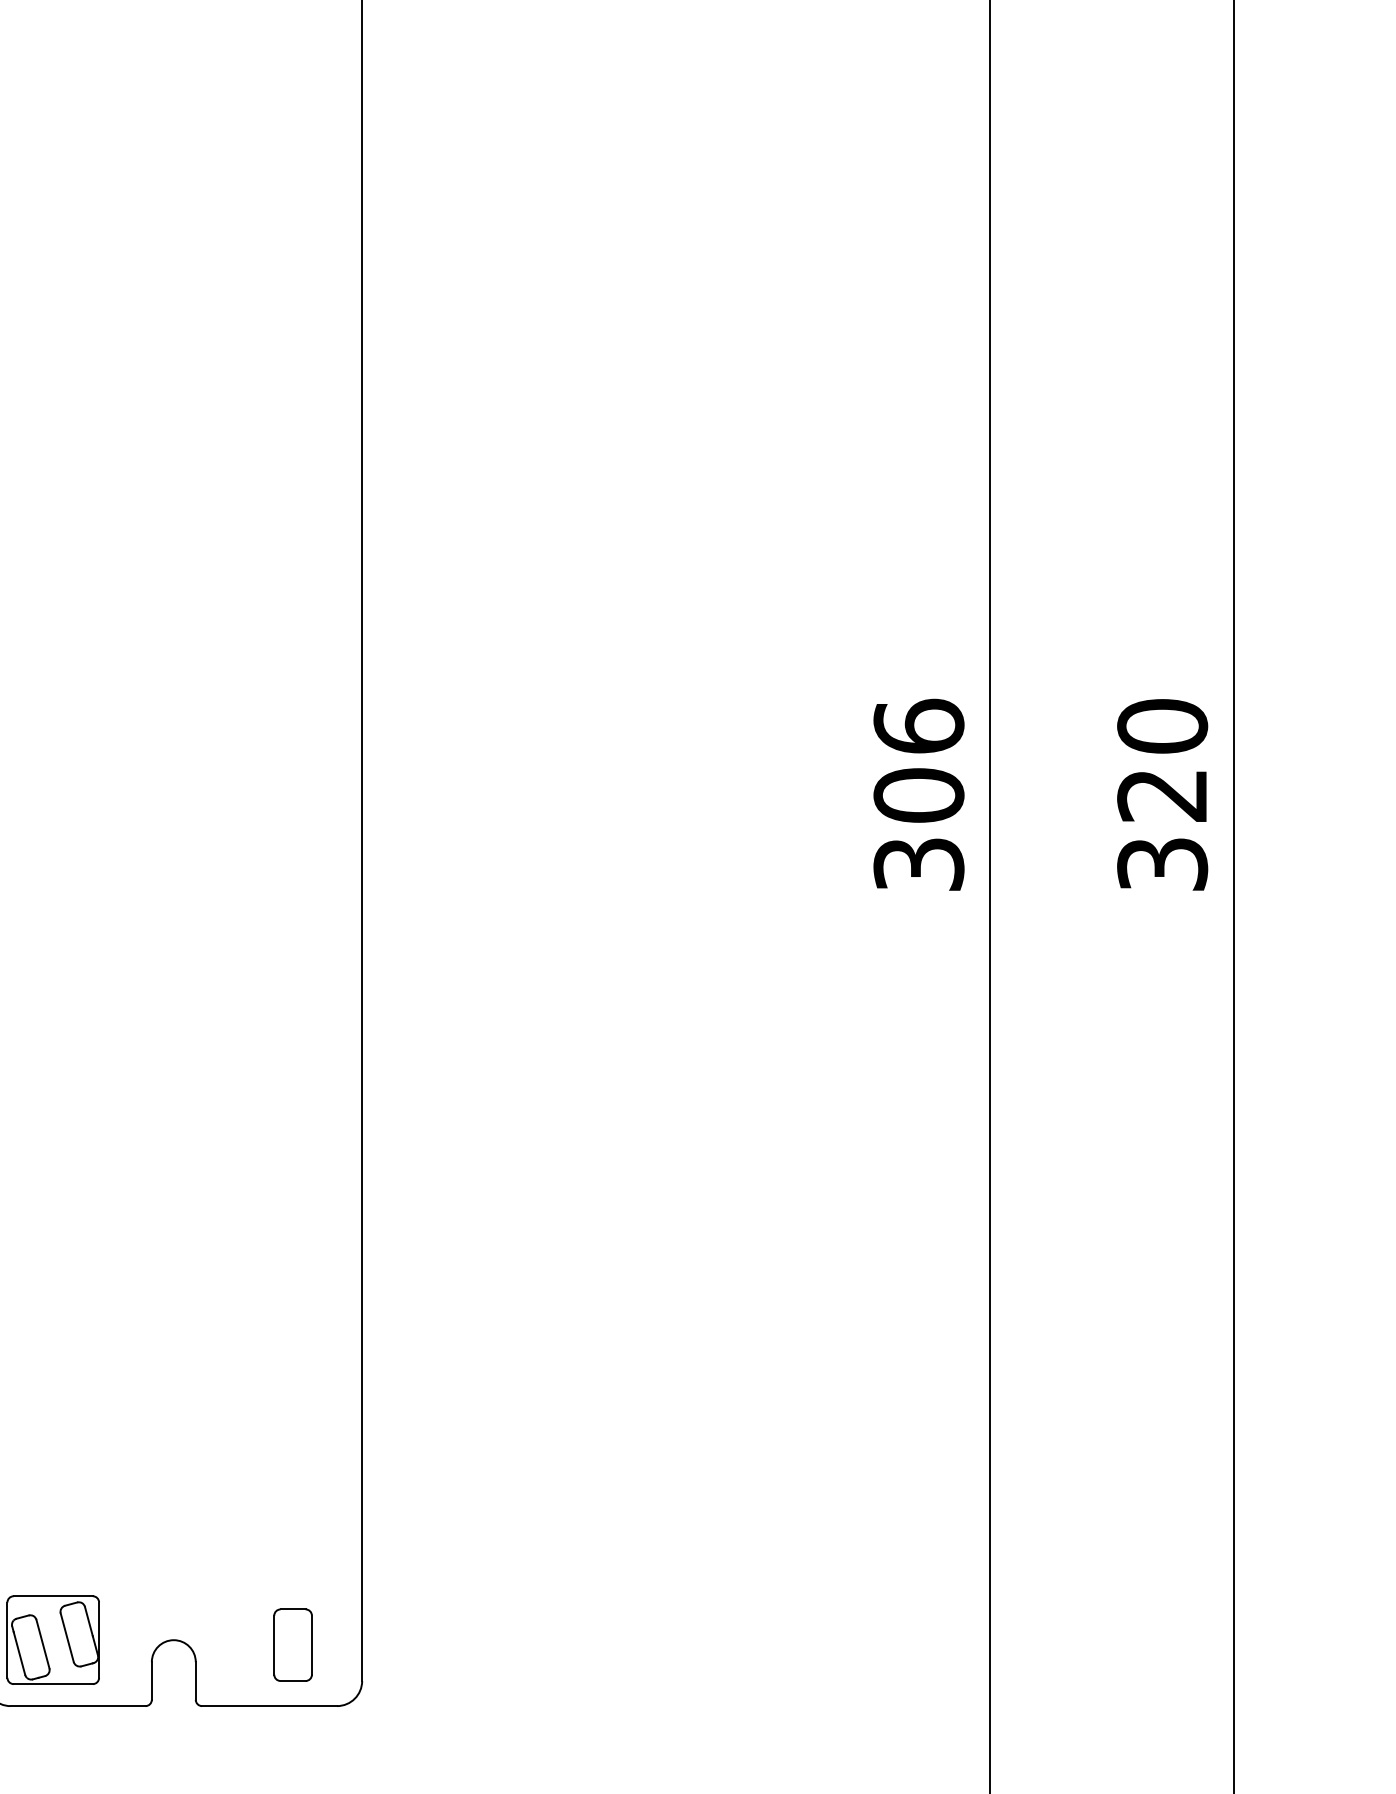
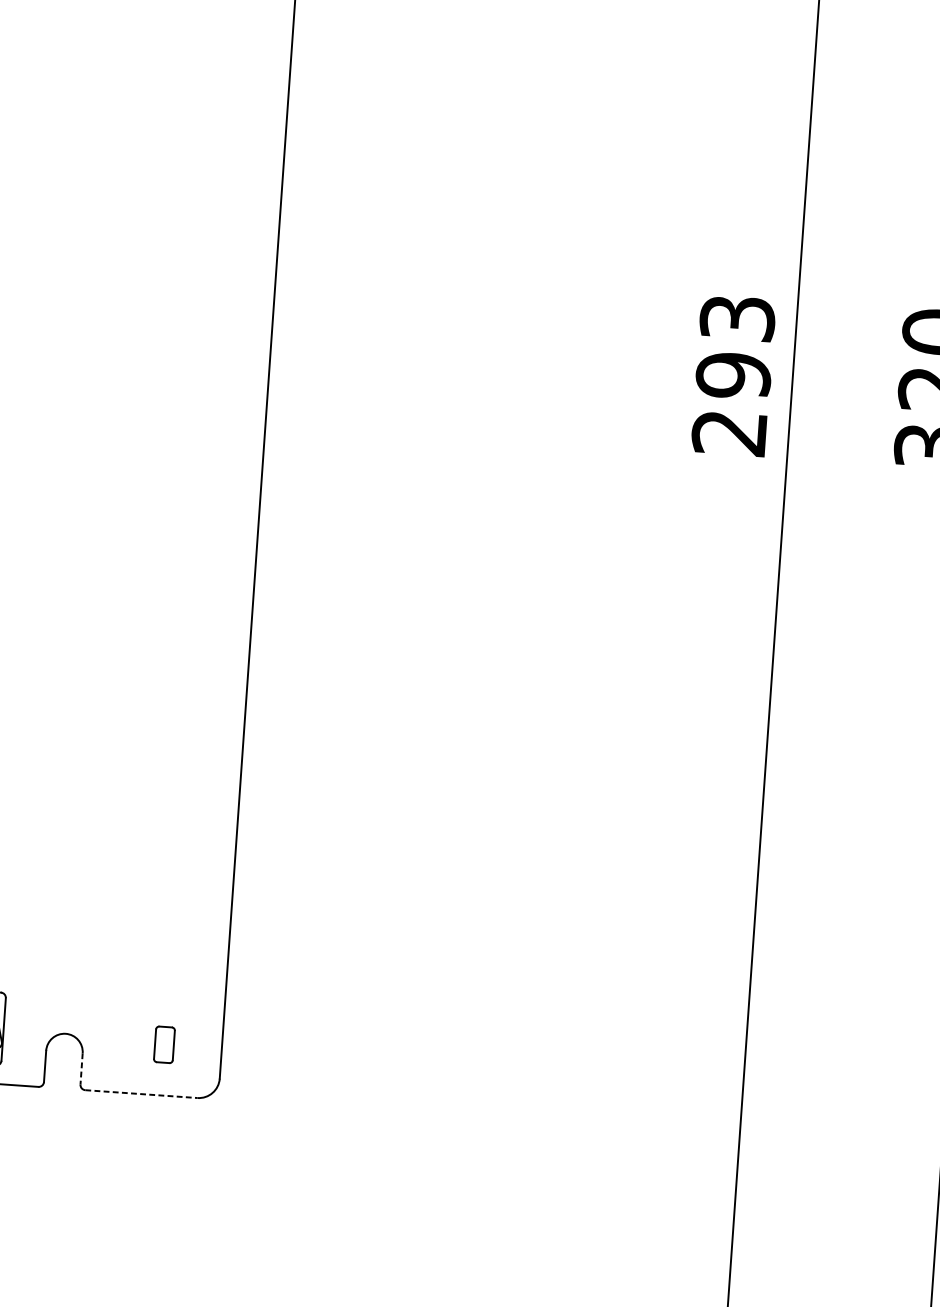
text: (918, 794) -> (733, 374), 306 -> 293
part: (292, 1644) -> (164, 1044), size x0.6
line: (195, 1681) -> (81, 1069), solid -> dashed
line: (270, 1706) -> (142, 1094), solid -> dashed

